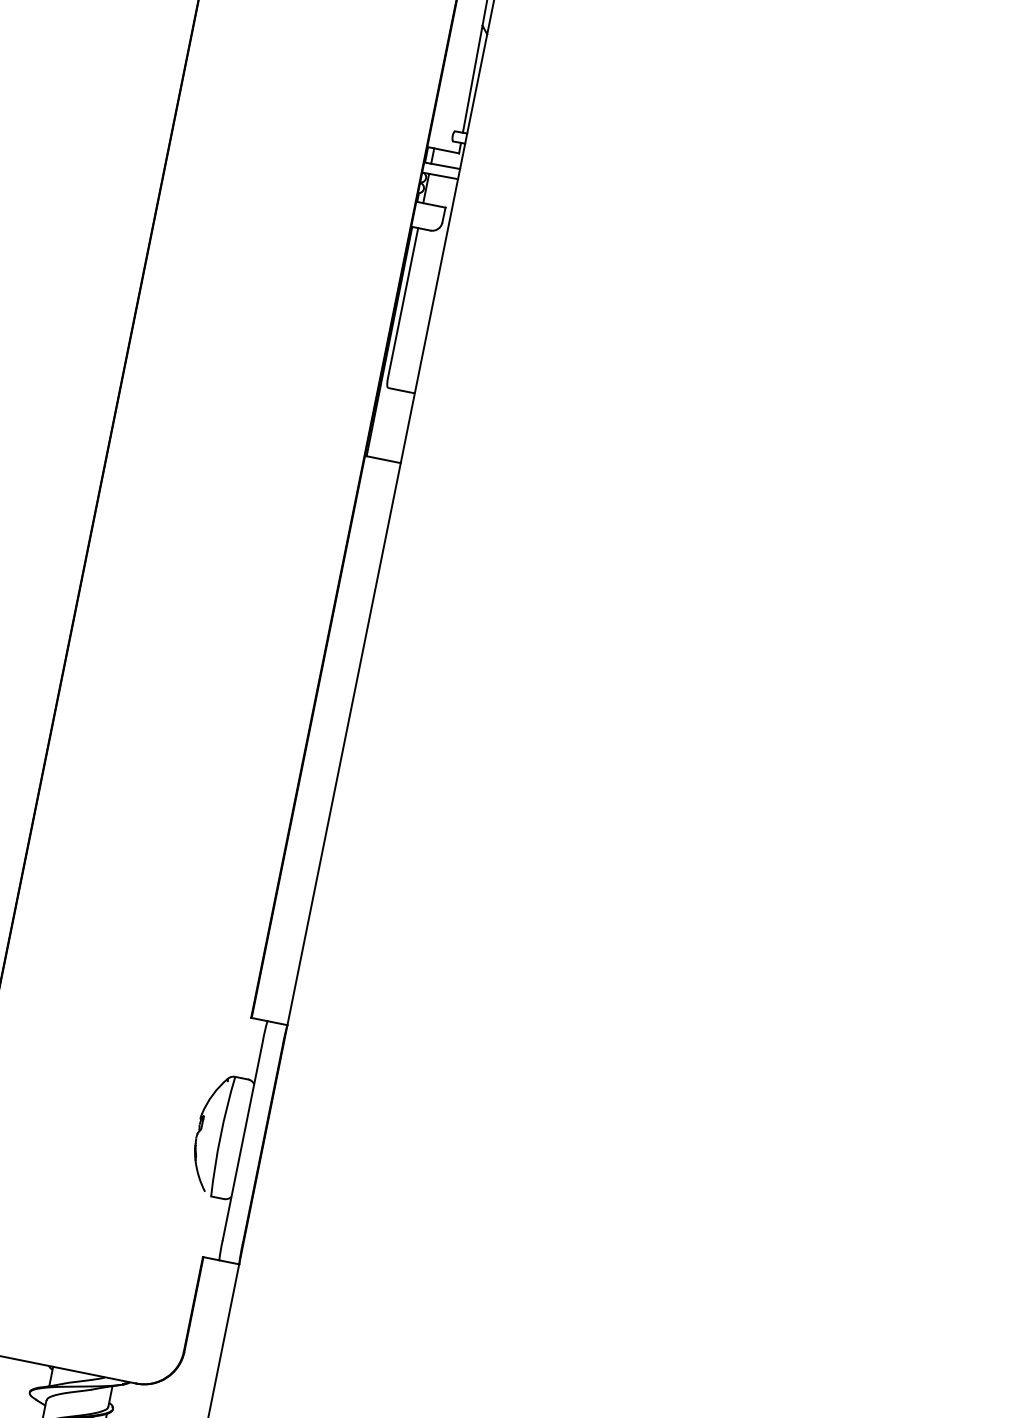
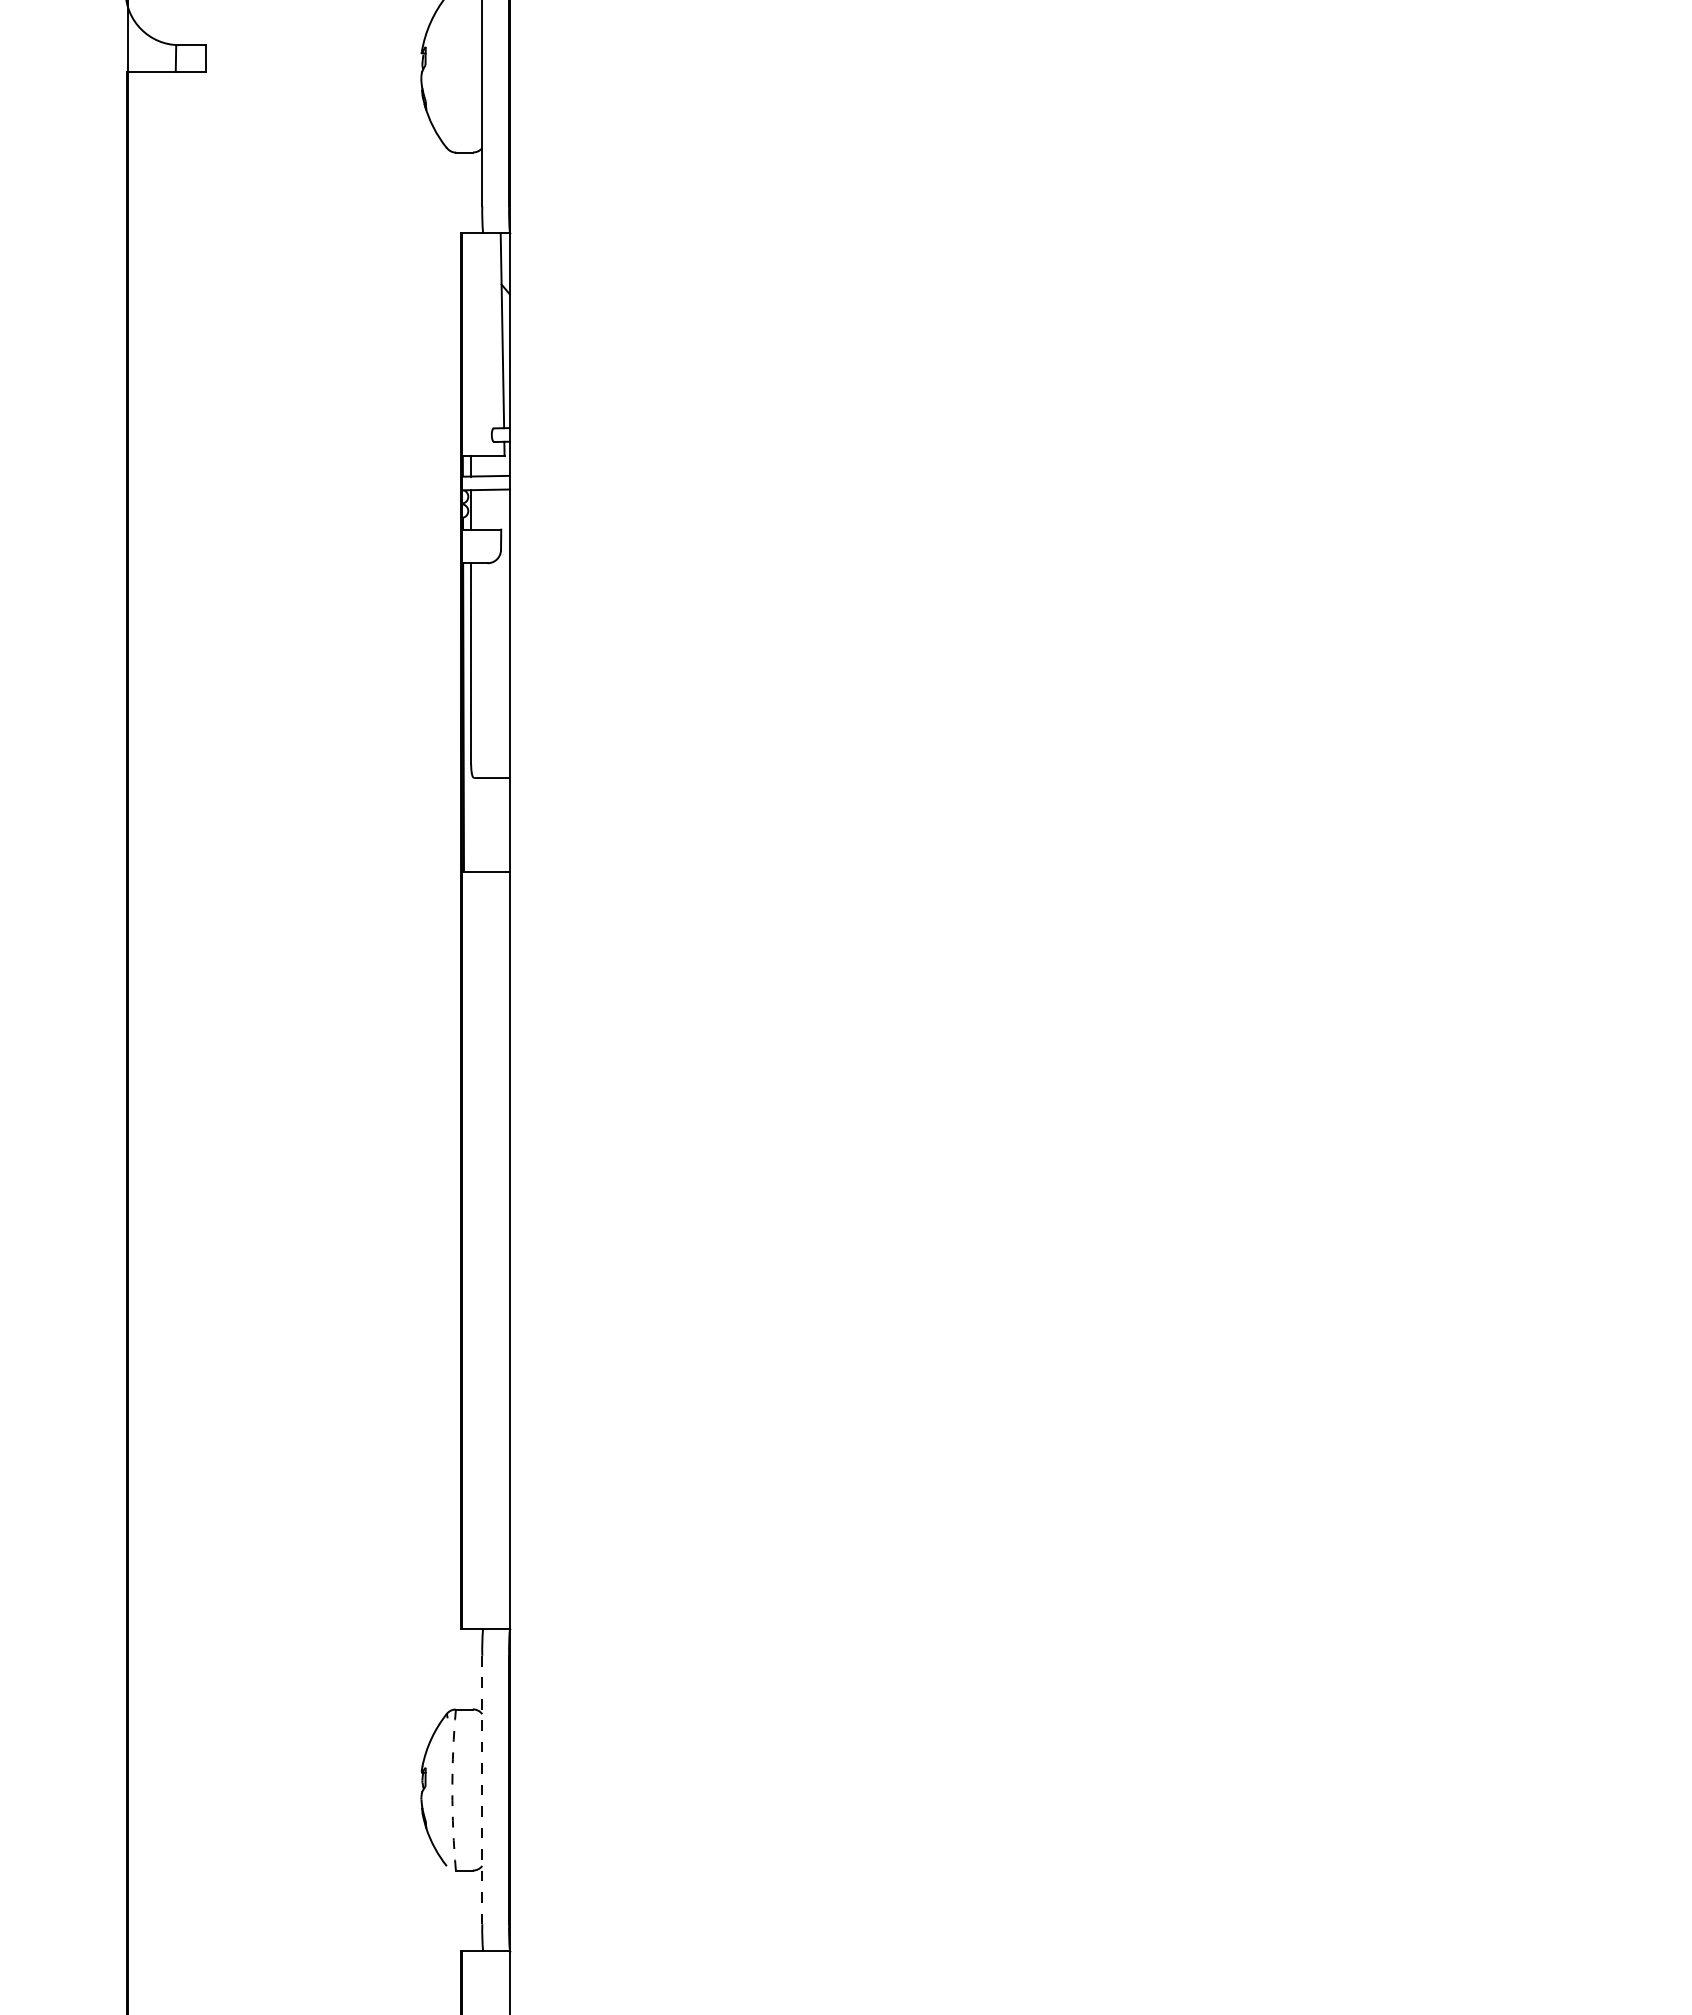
arc: (220, 1136) -> (452, 1790), solid -> dashed
line: (242, 1140) -> (482, 1790), solid -> dashed

